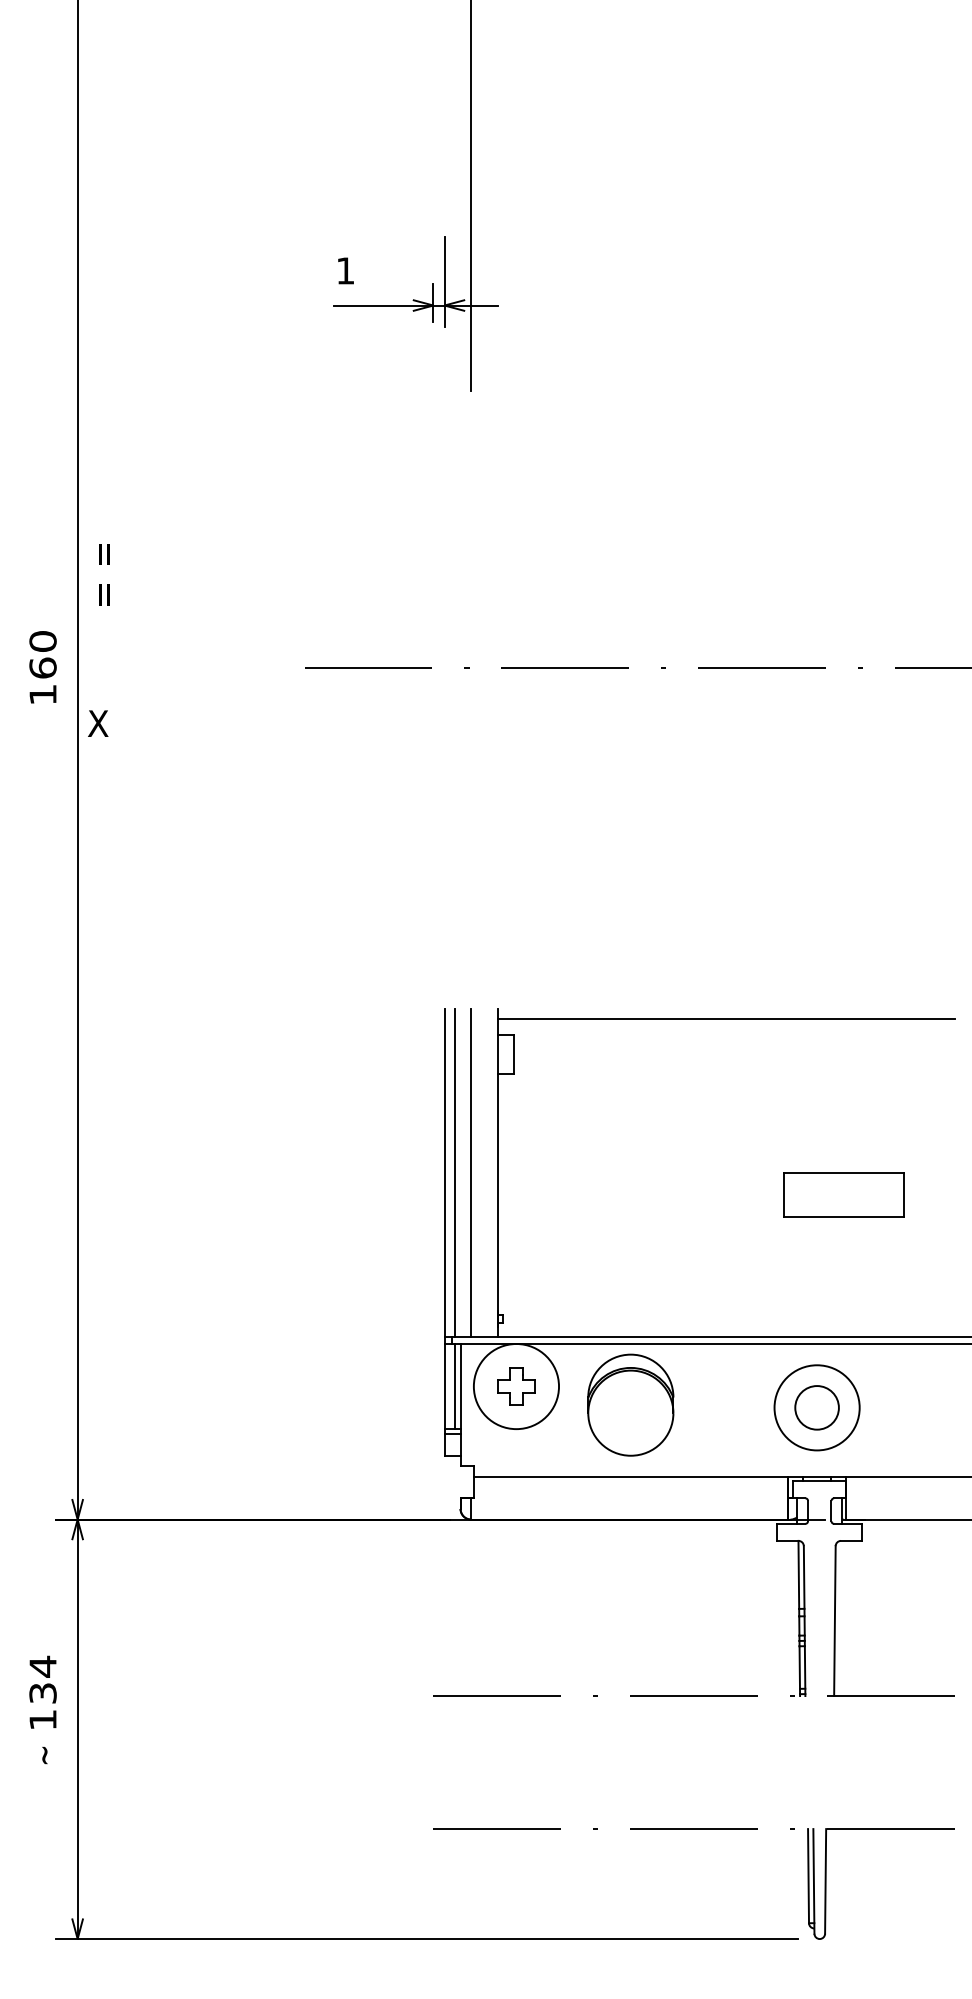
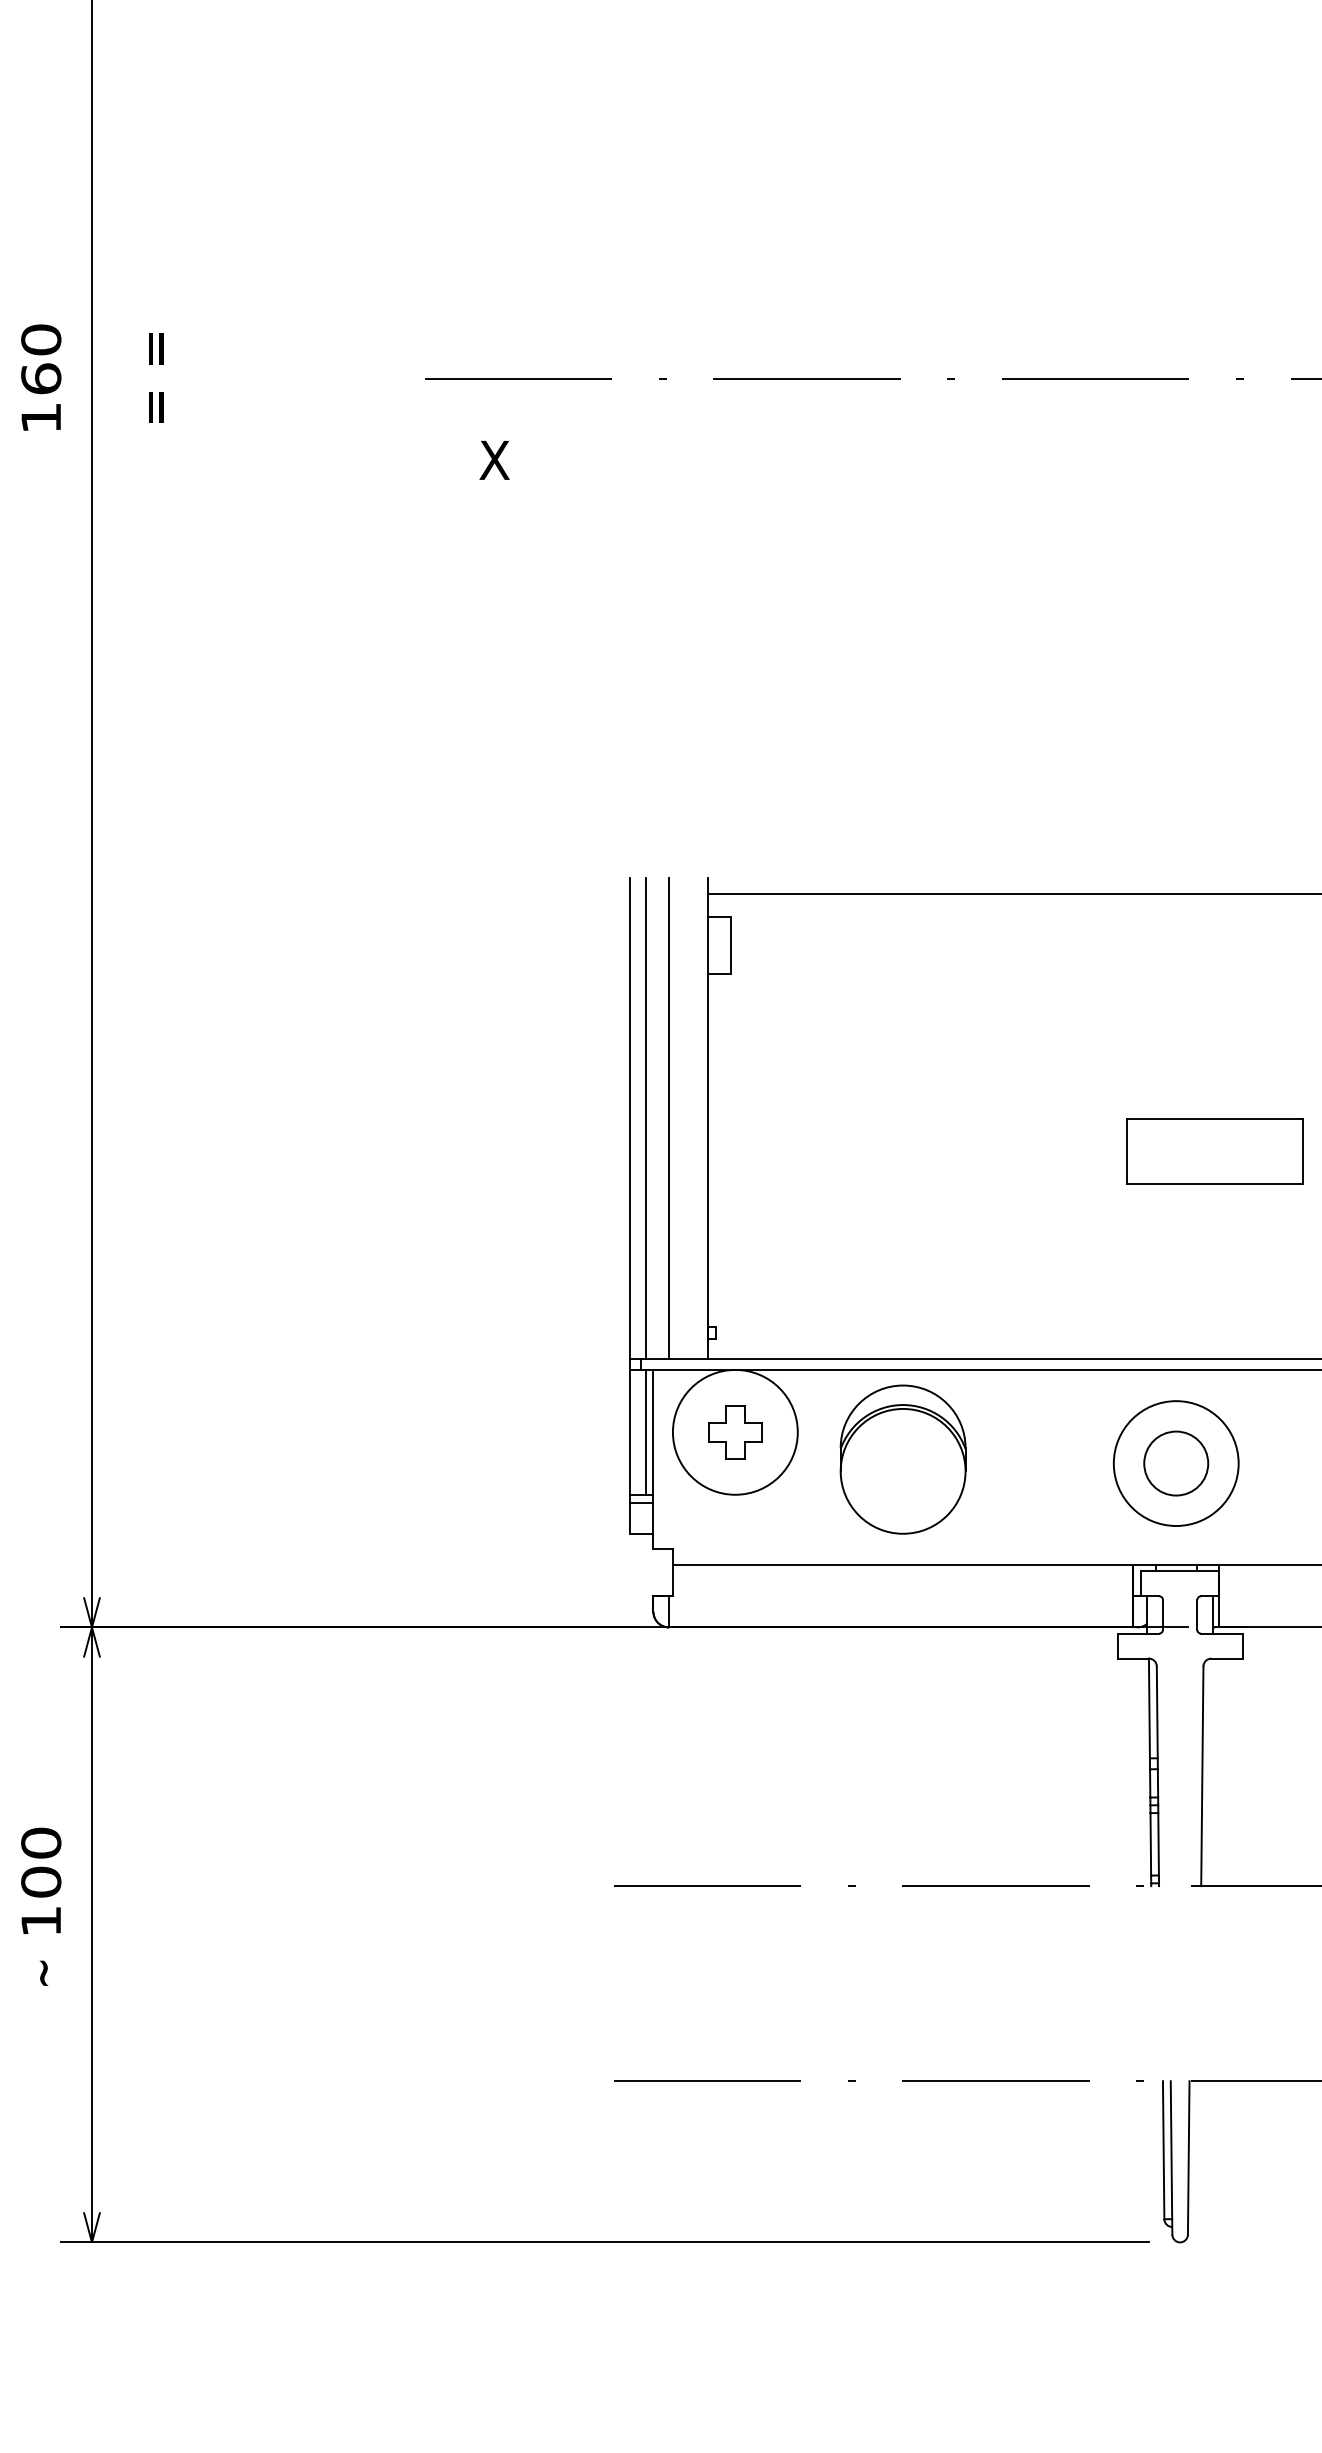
text: (104, 574) -> (156, 377), moved
text: (98, 723) -> (494, 460), moved
text: (42, 1679) -> (40, 1861), 134 -> 100

